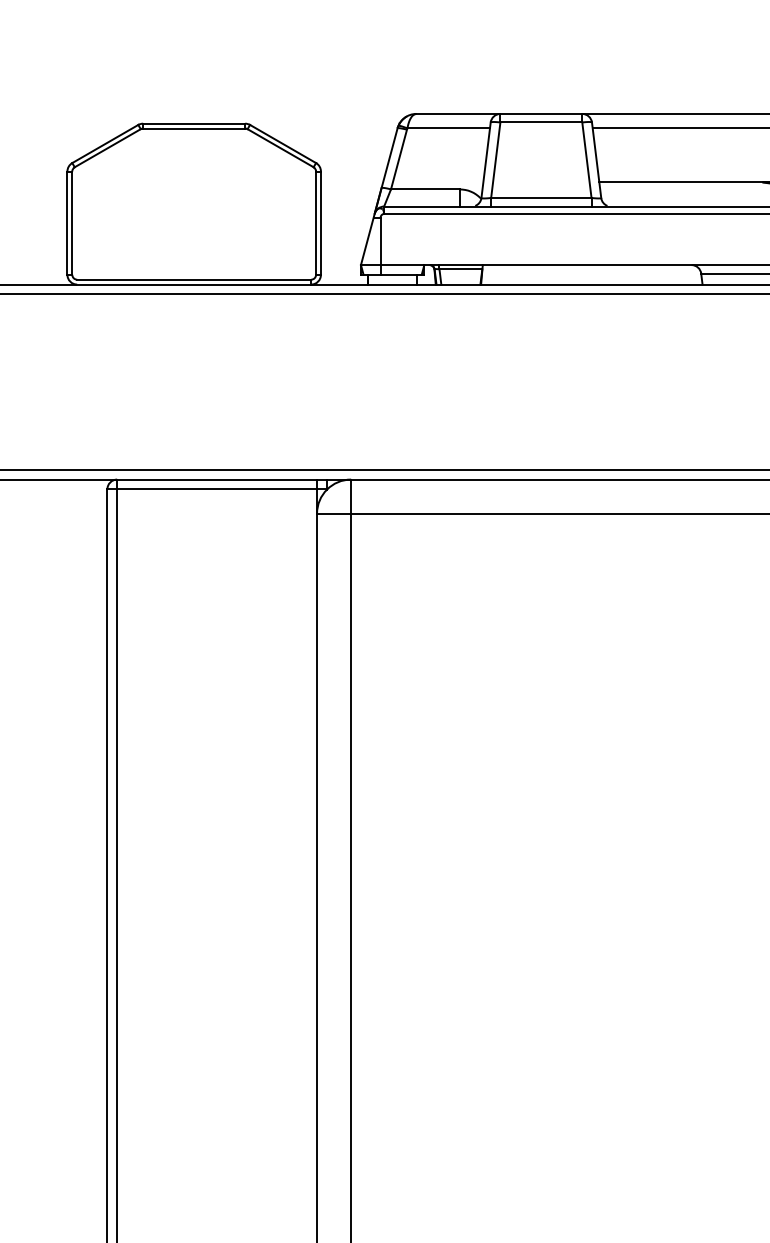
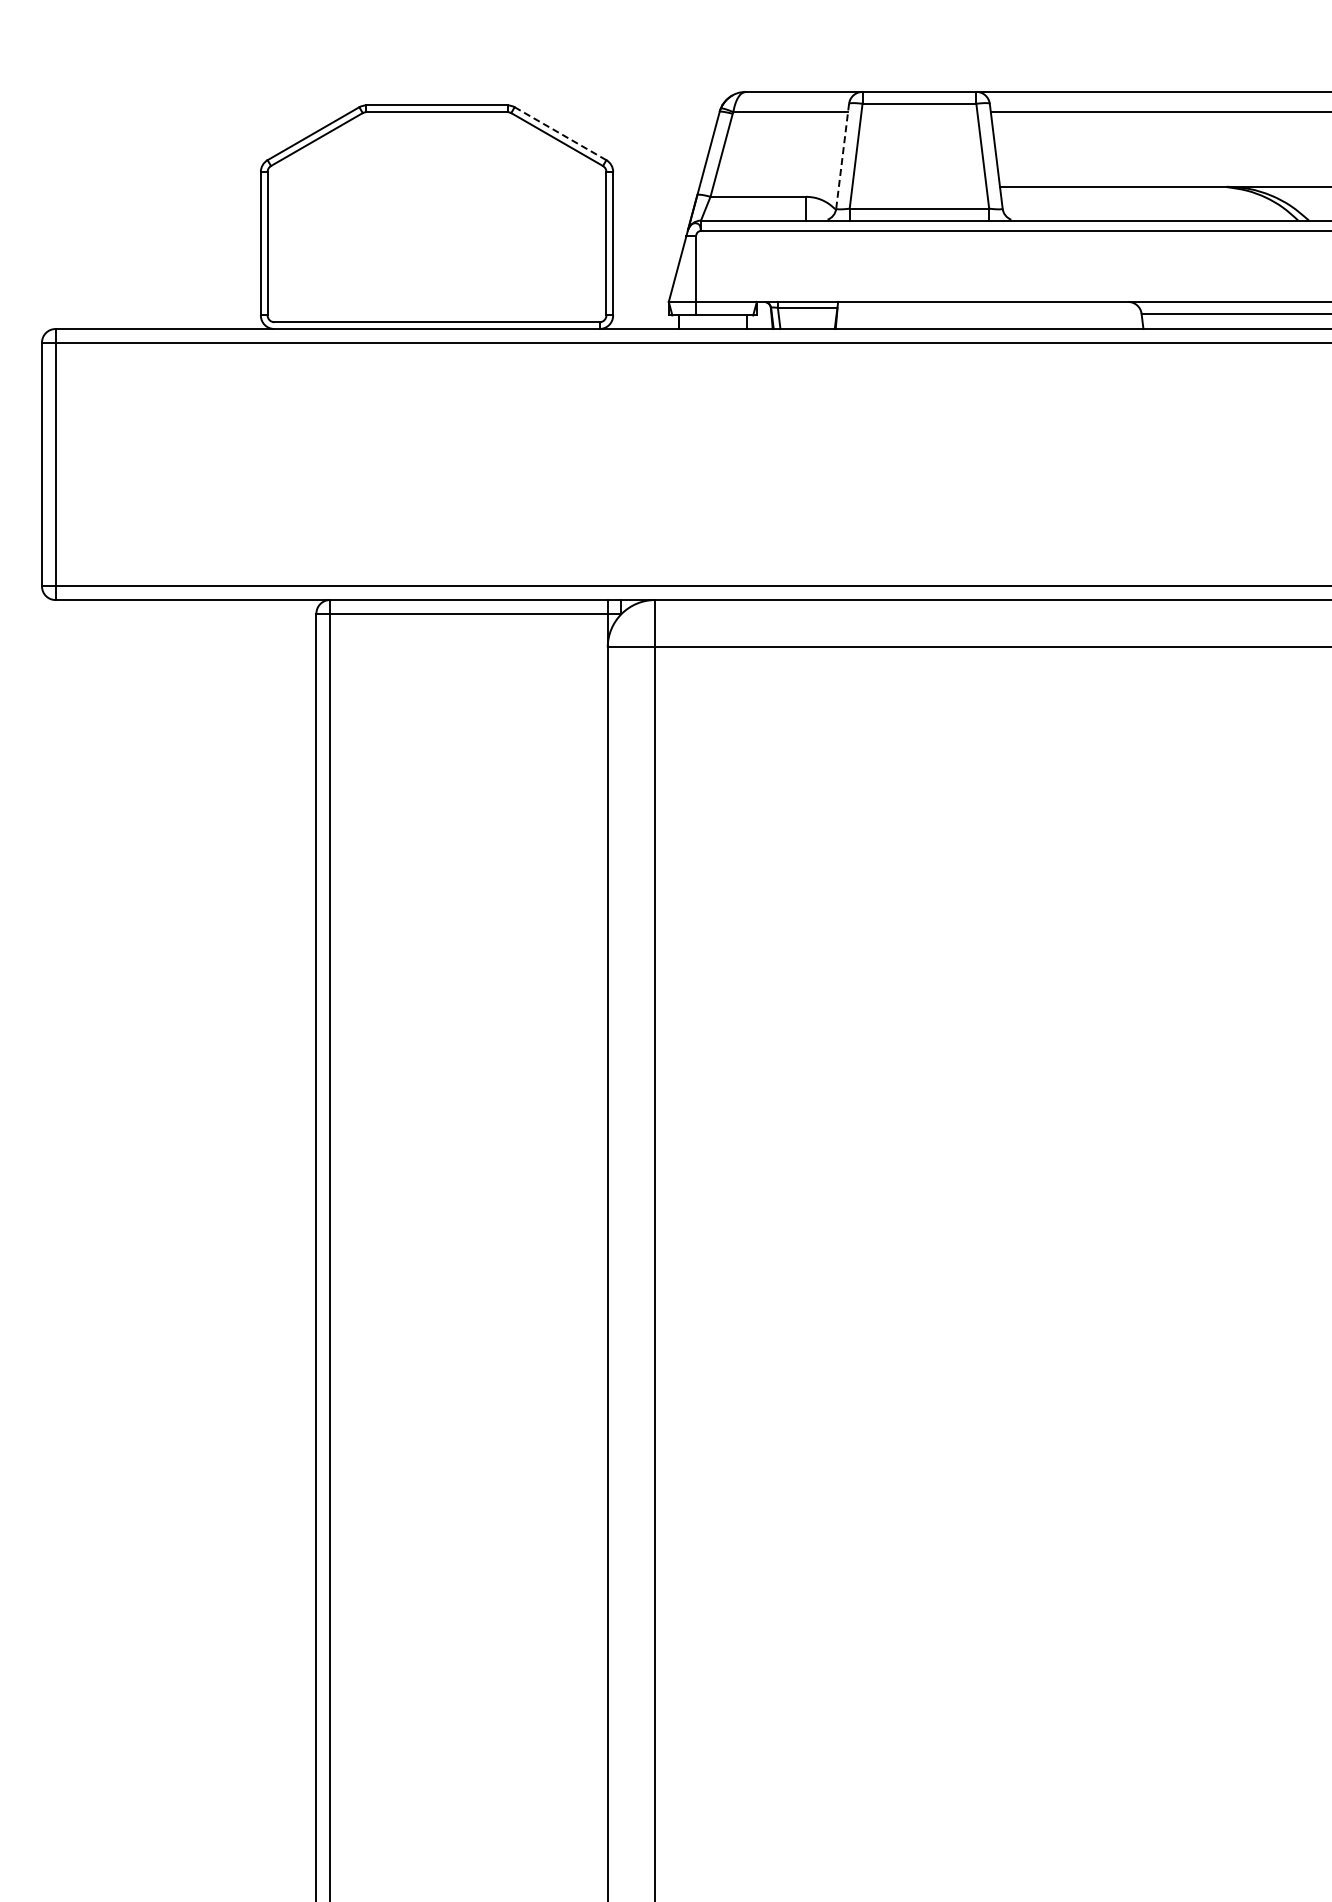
line: (283, 143) -> (560, 133), solid -> dashed
line: (485, 160) -> (842, 156), solid -> dashed

